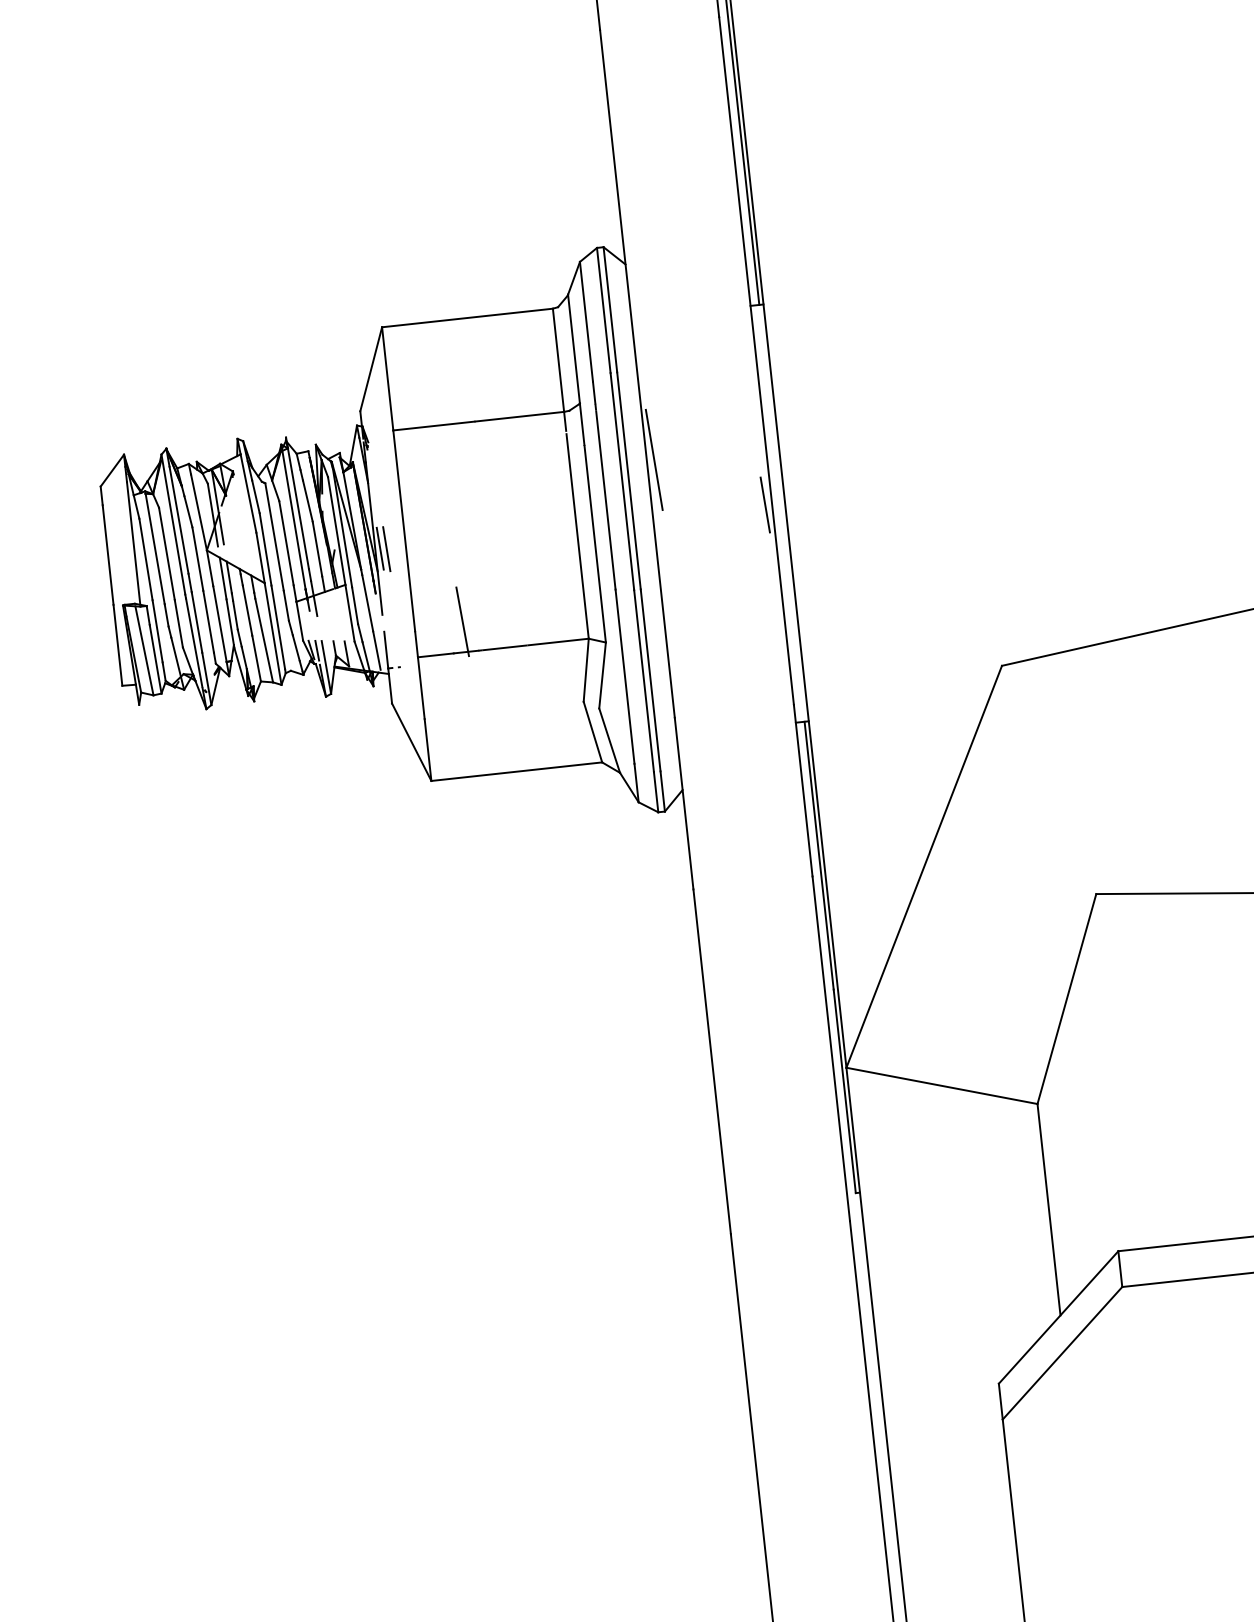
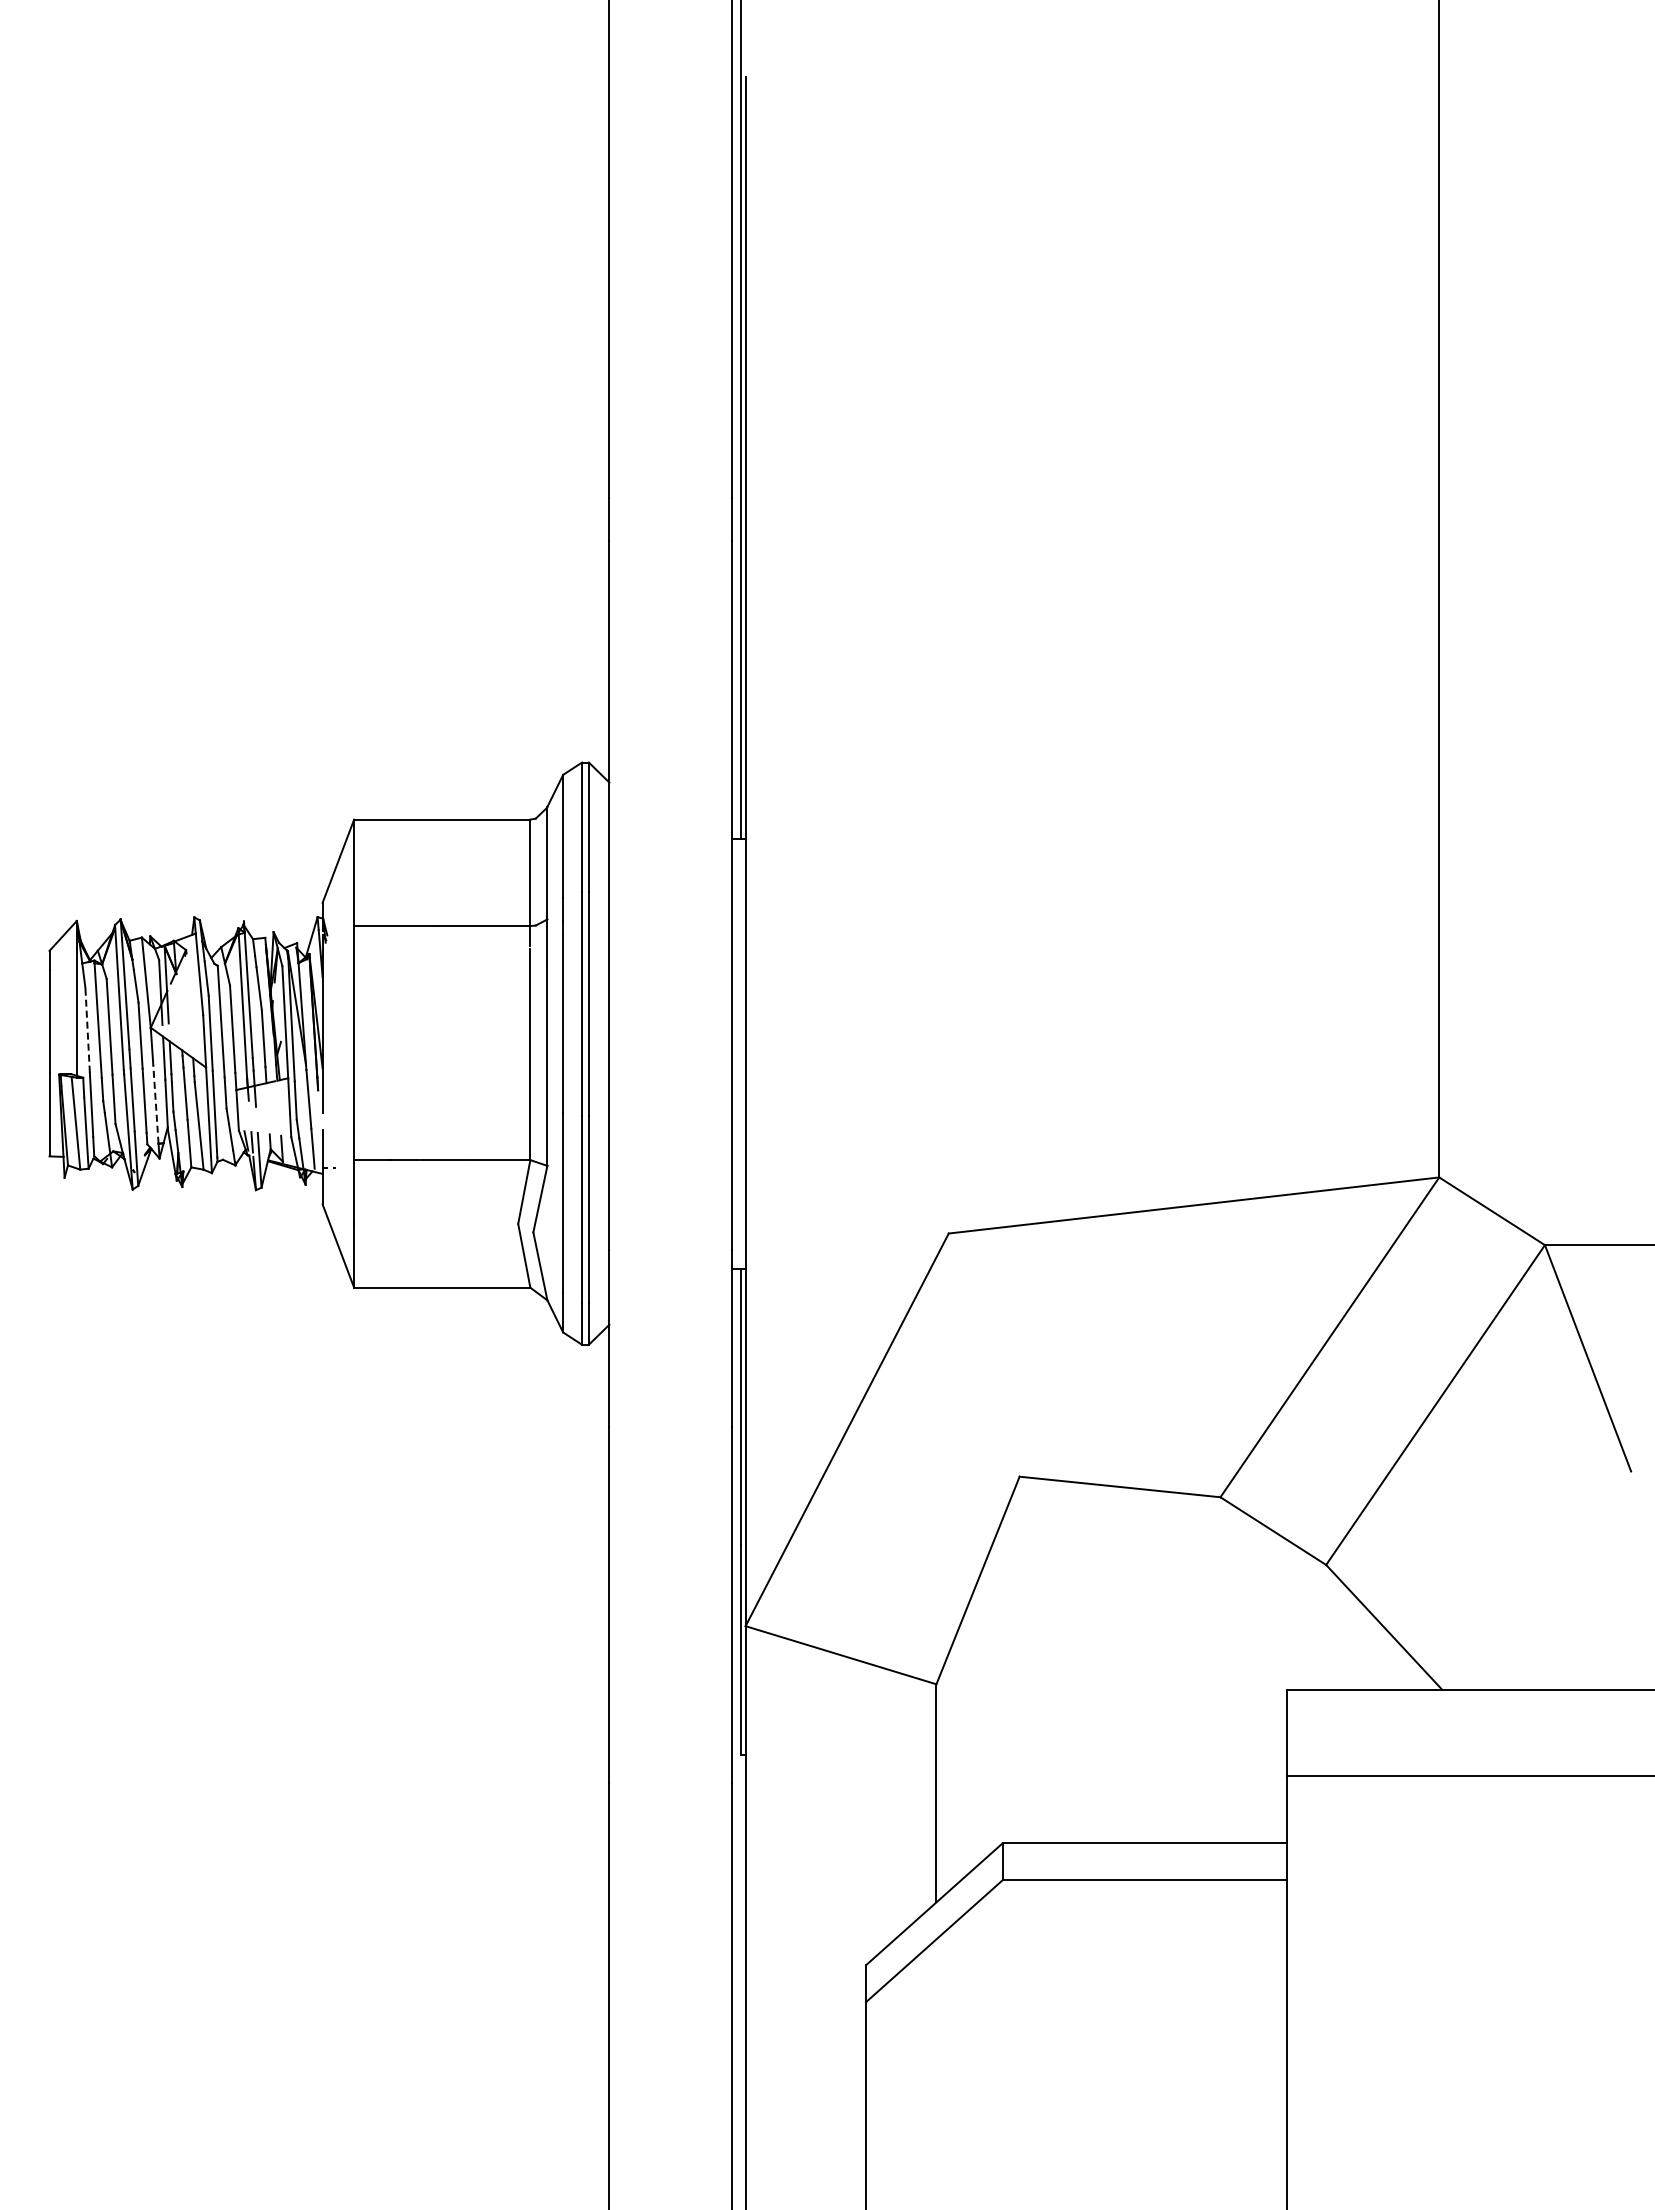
line: (653, 460) -> (616, 985), removed
line: (764, 504) -> (724, 1042), removed
line: (379, 548) -> (327, 1044), removed
line: (386, 549) -> (334, 1046), removed
line: (145, 558) -> (87, 1029), solid -> dashed
line: (462, 621) -> (403, 1128), removed
line: (219, 623) -> (155, 1103), solid -> dashed

